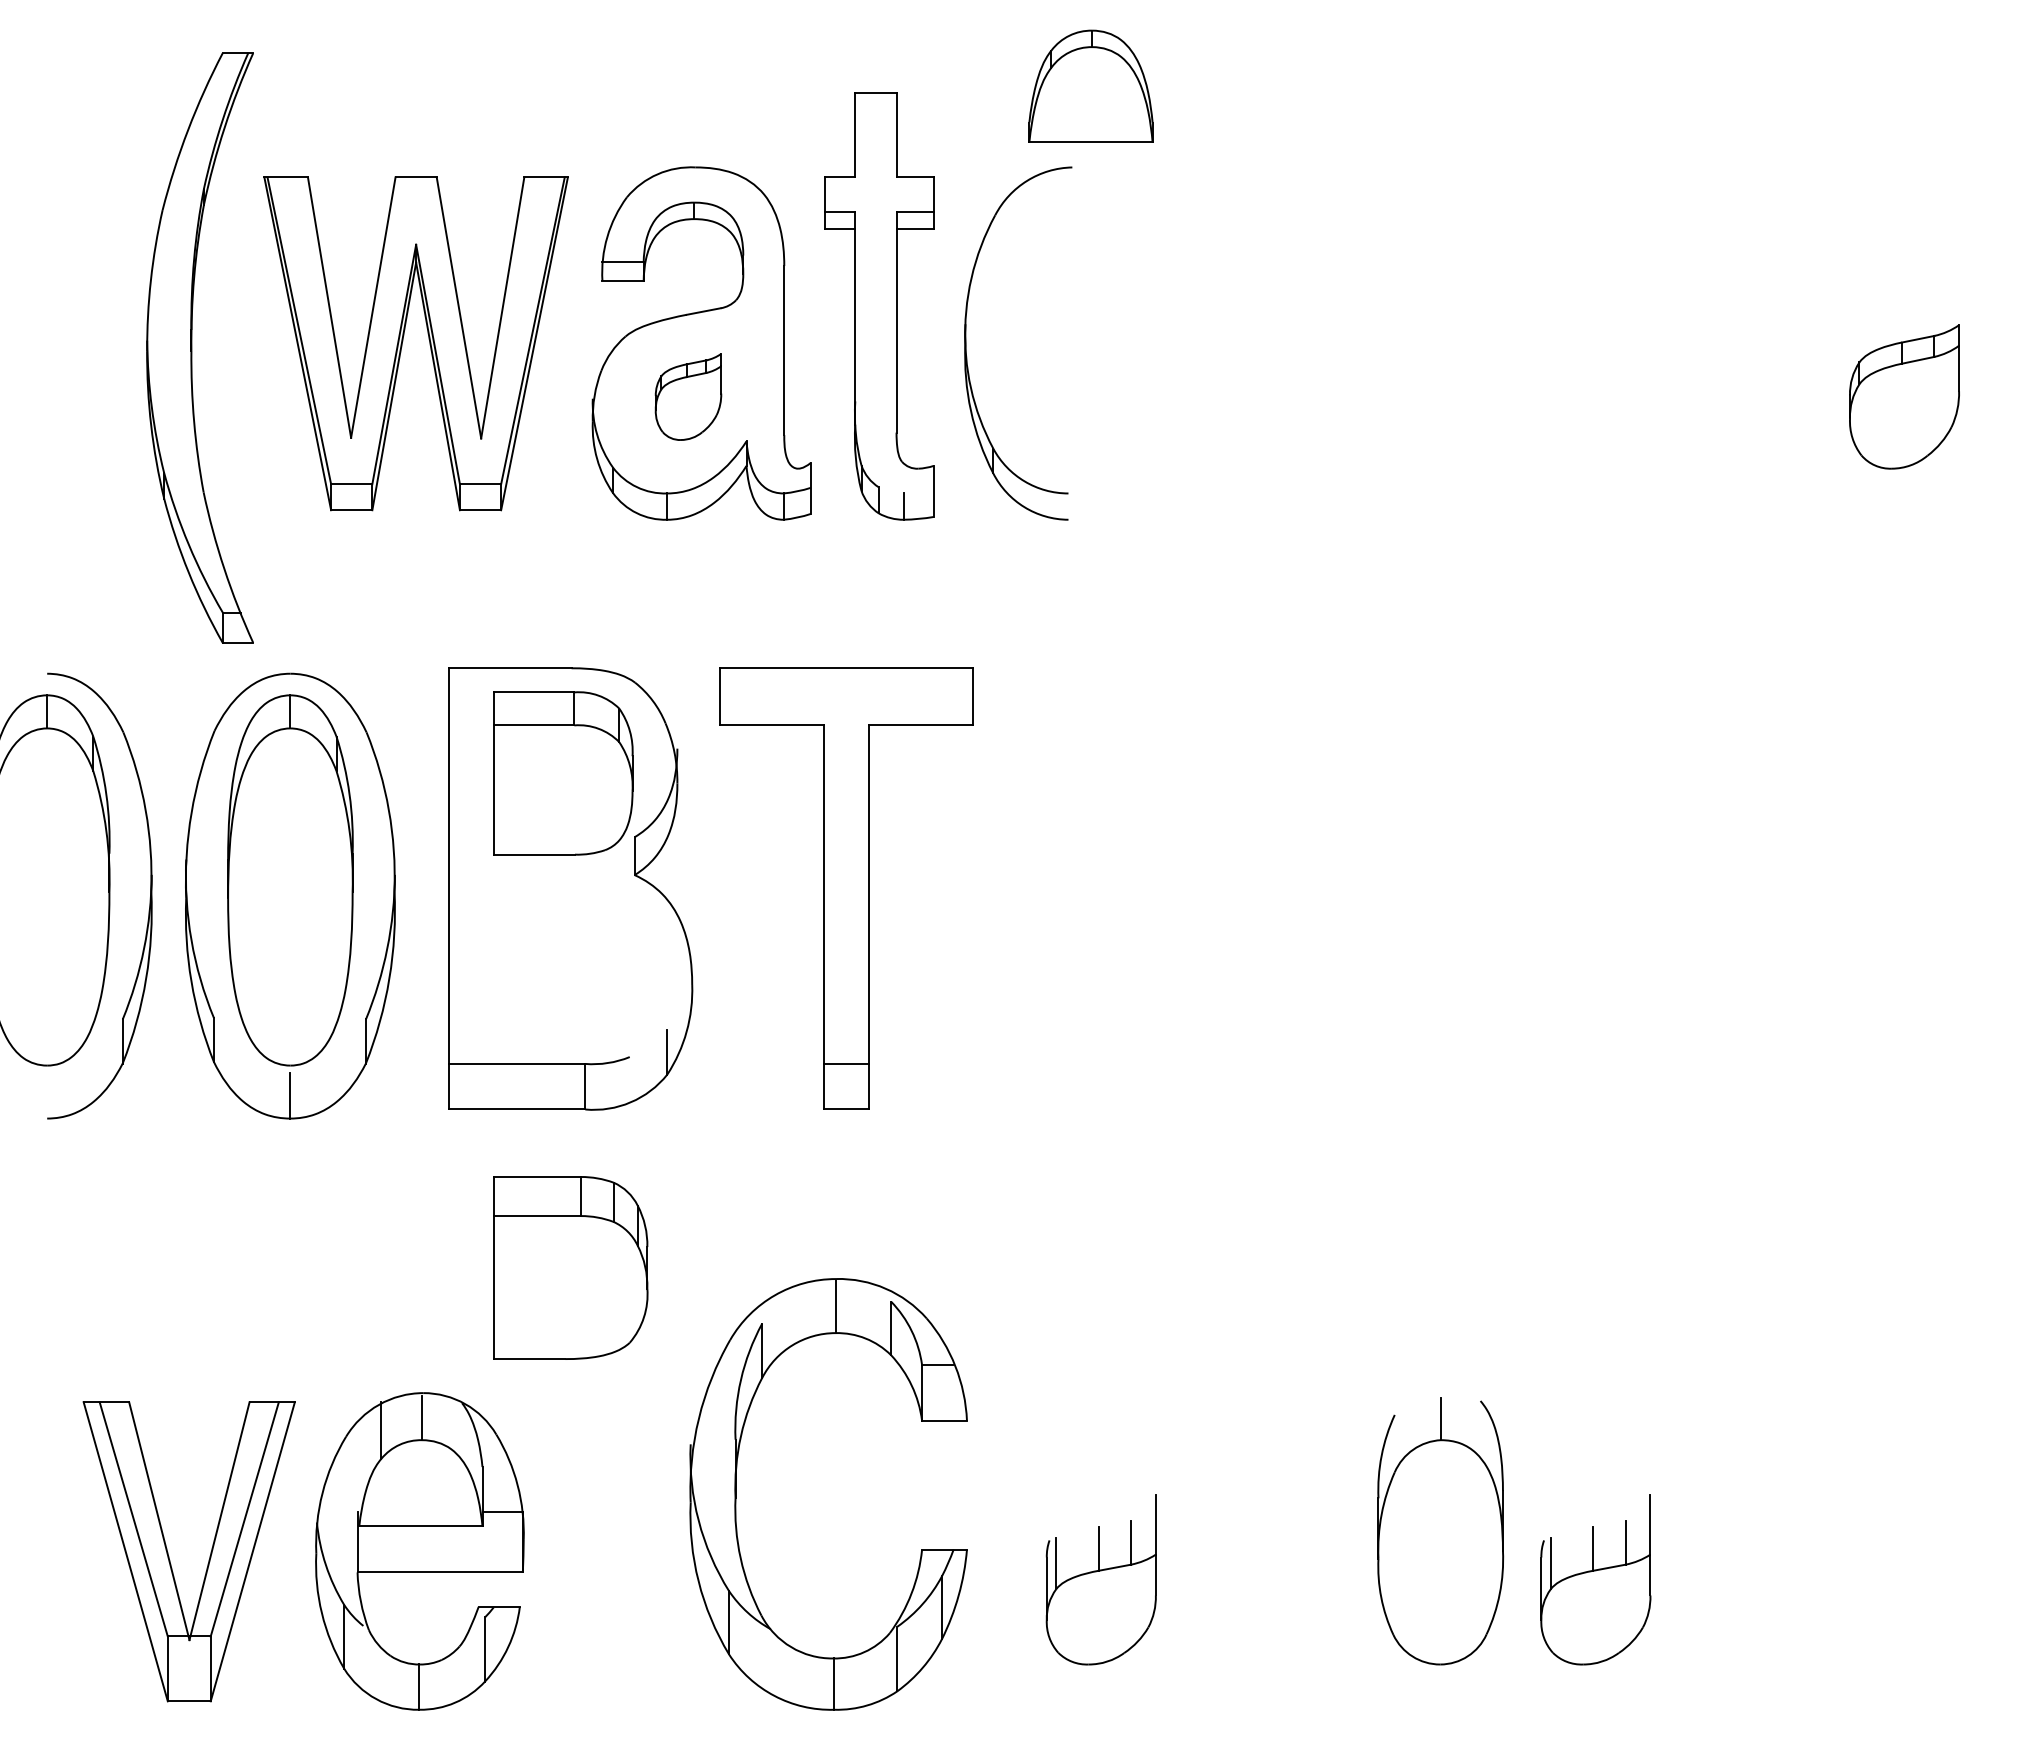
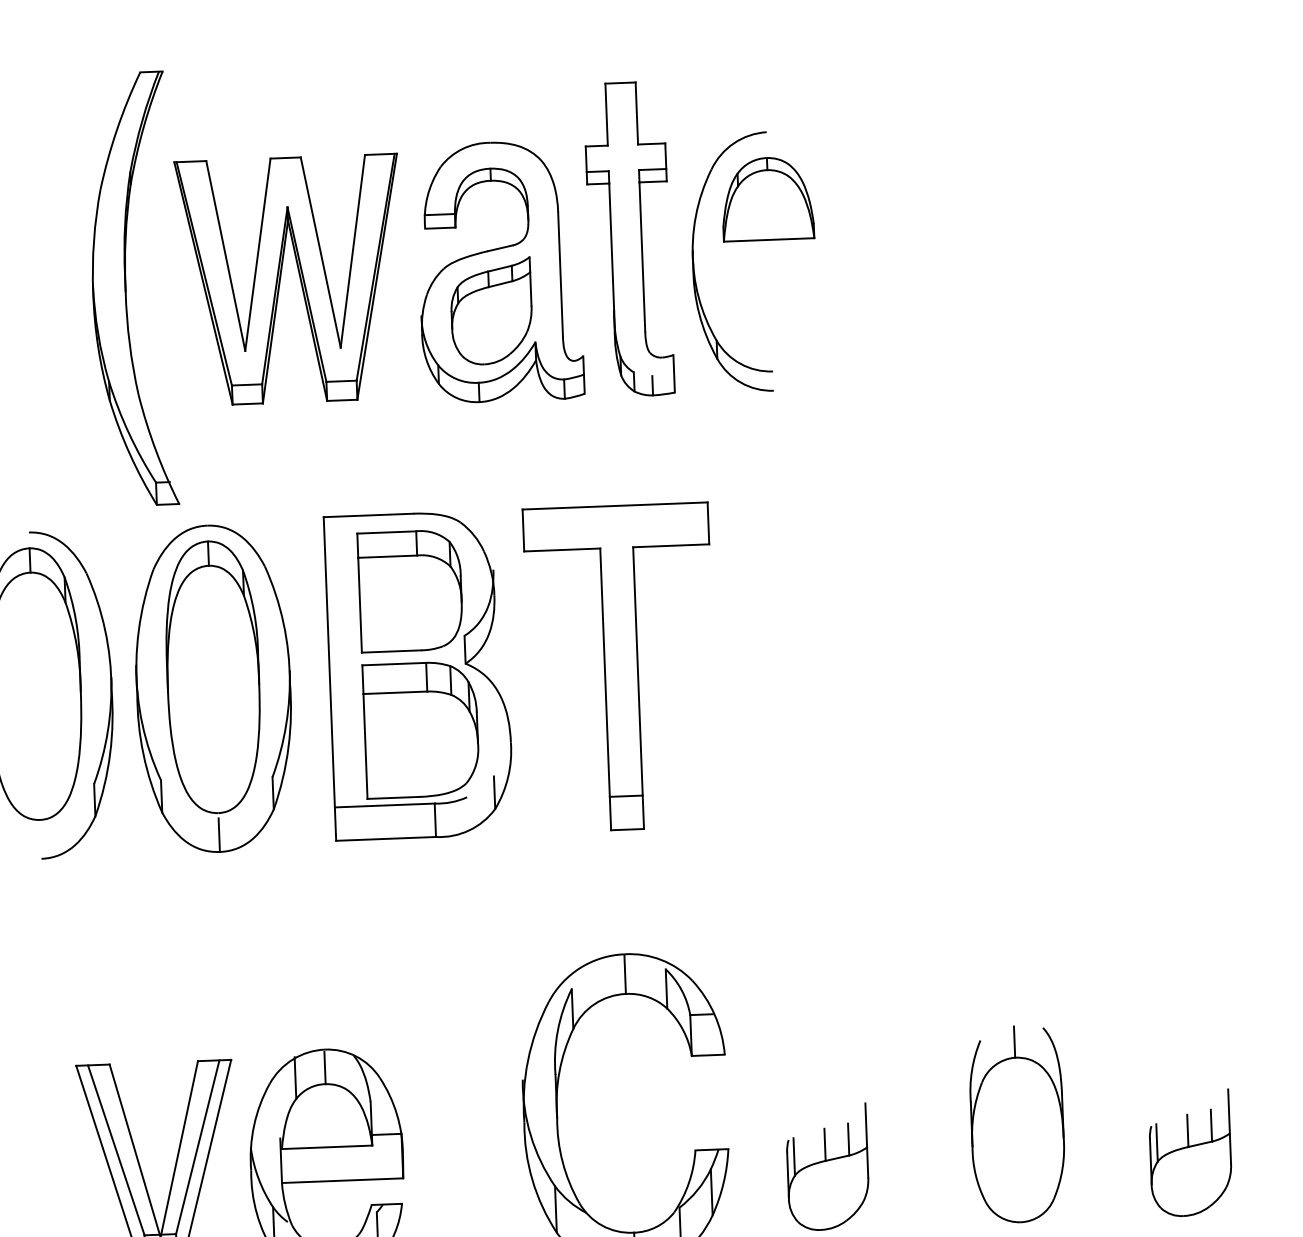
part: (1090, 85) -> (767, 198), moved
part: (688, 396) -> (491, 311), size x1.67
part: (570, 1267) -> (421, 729), moved
part: (1440, 1531) -> (1017, 1124), moved

